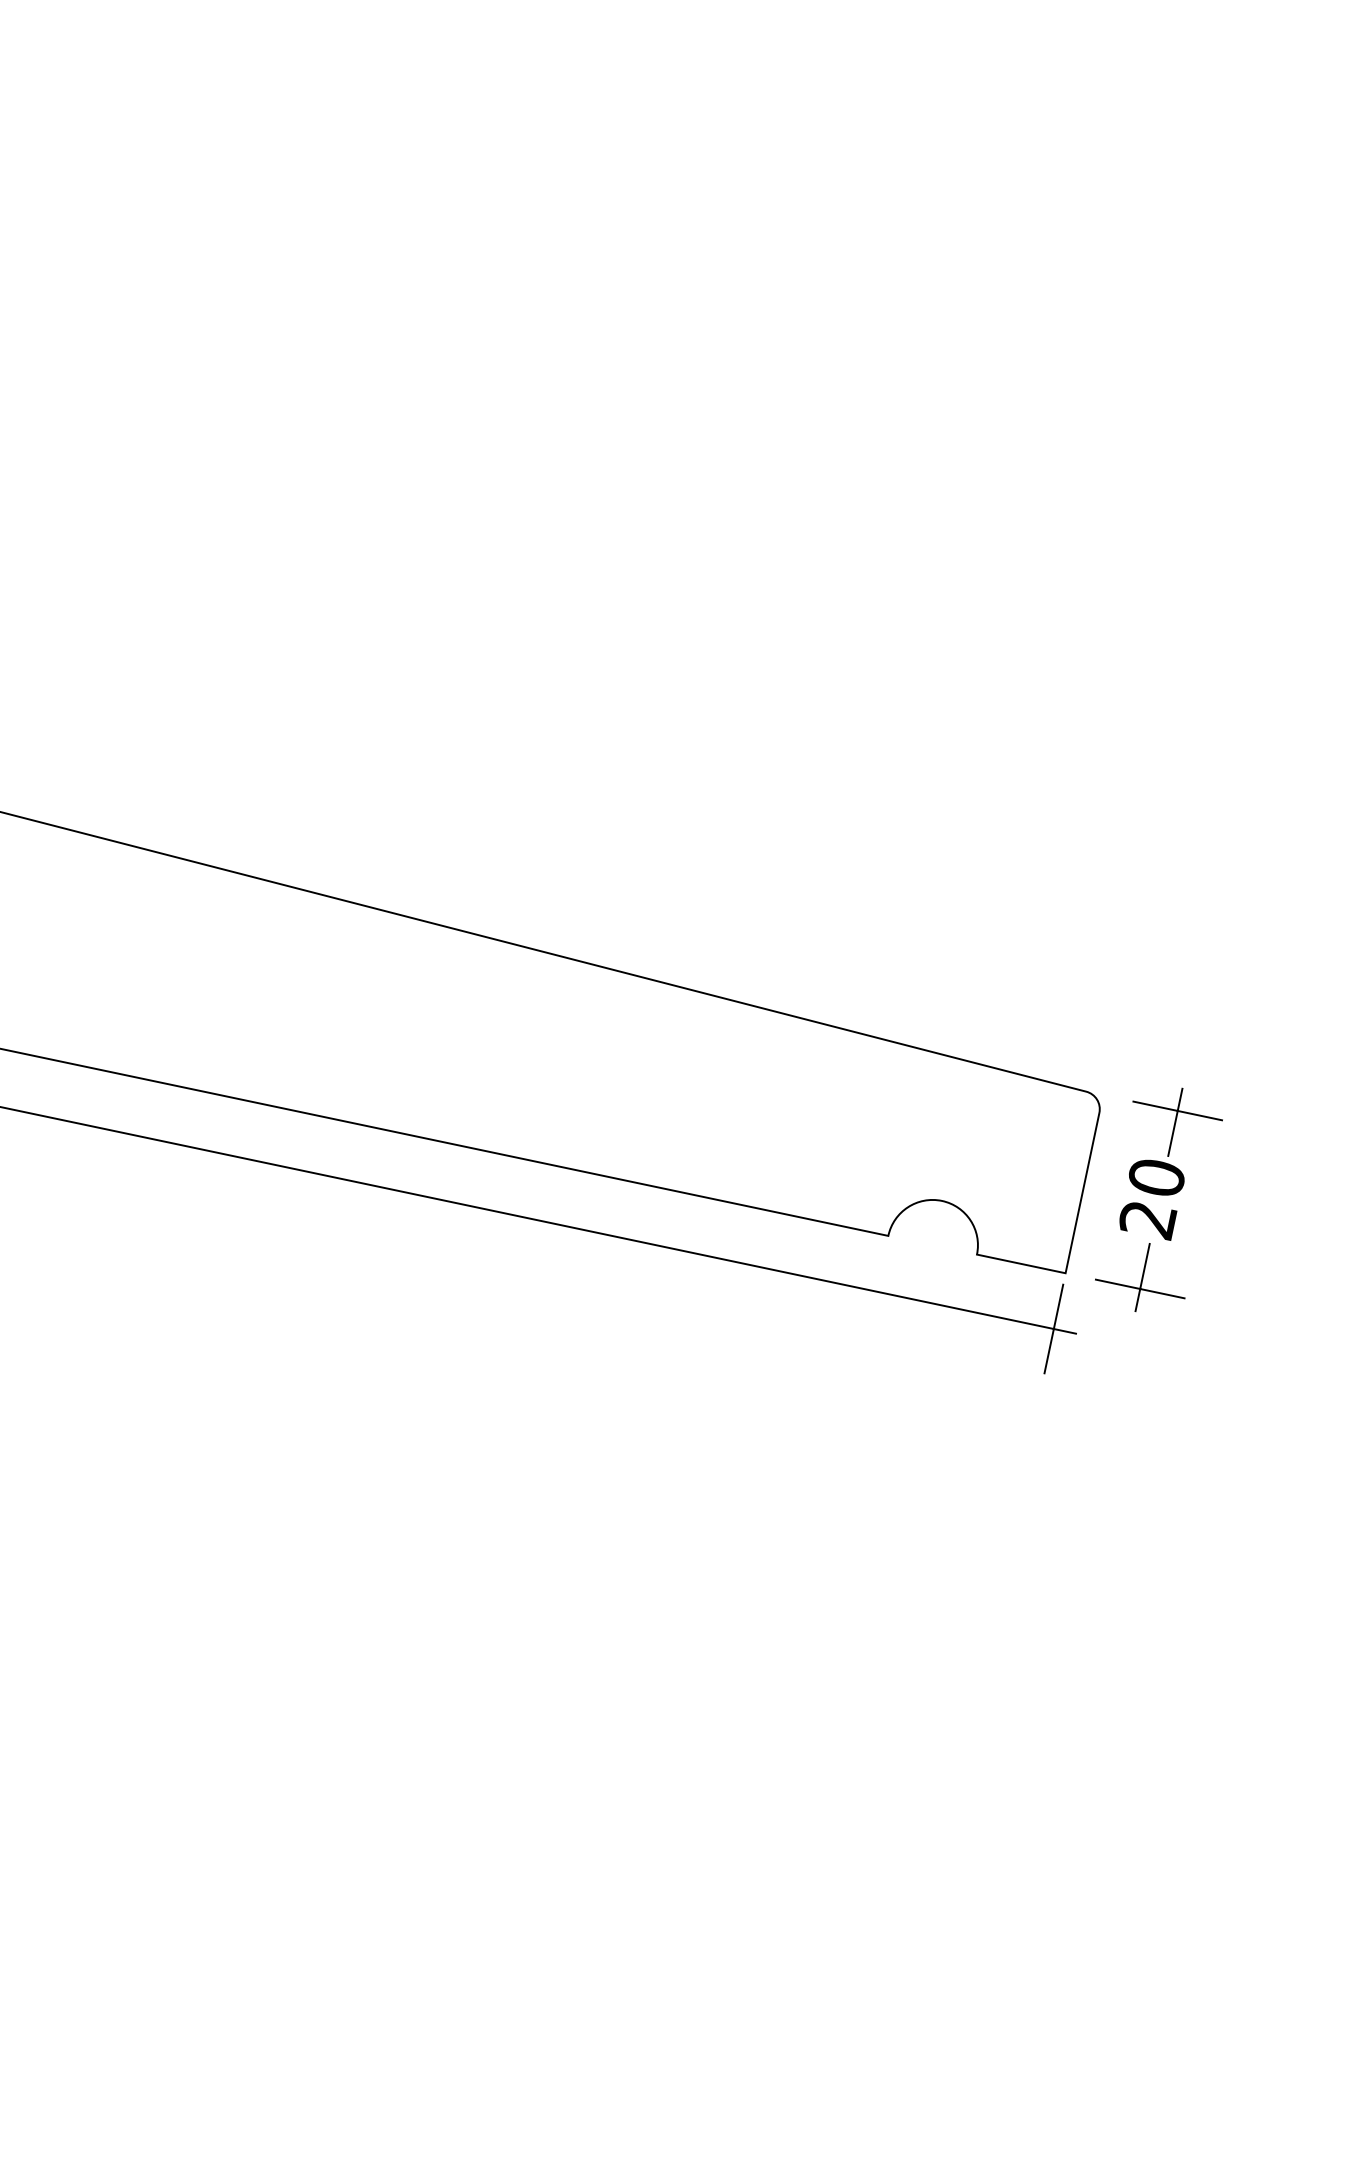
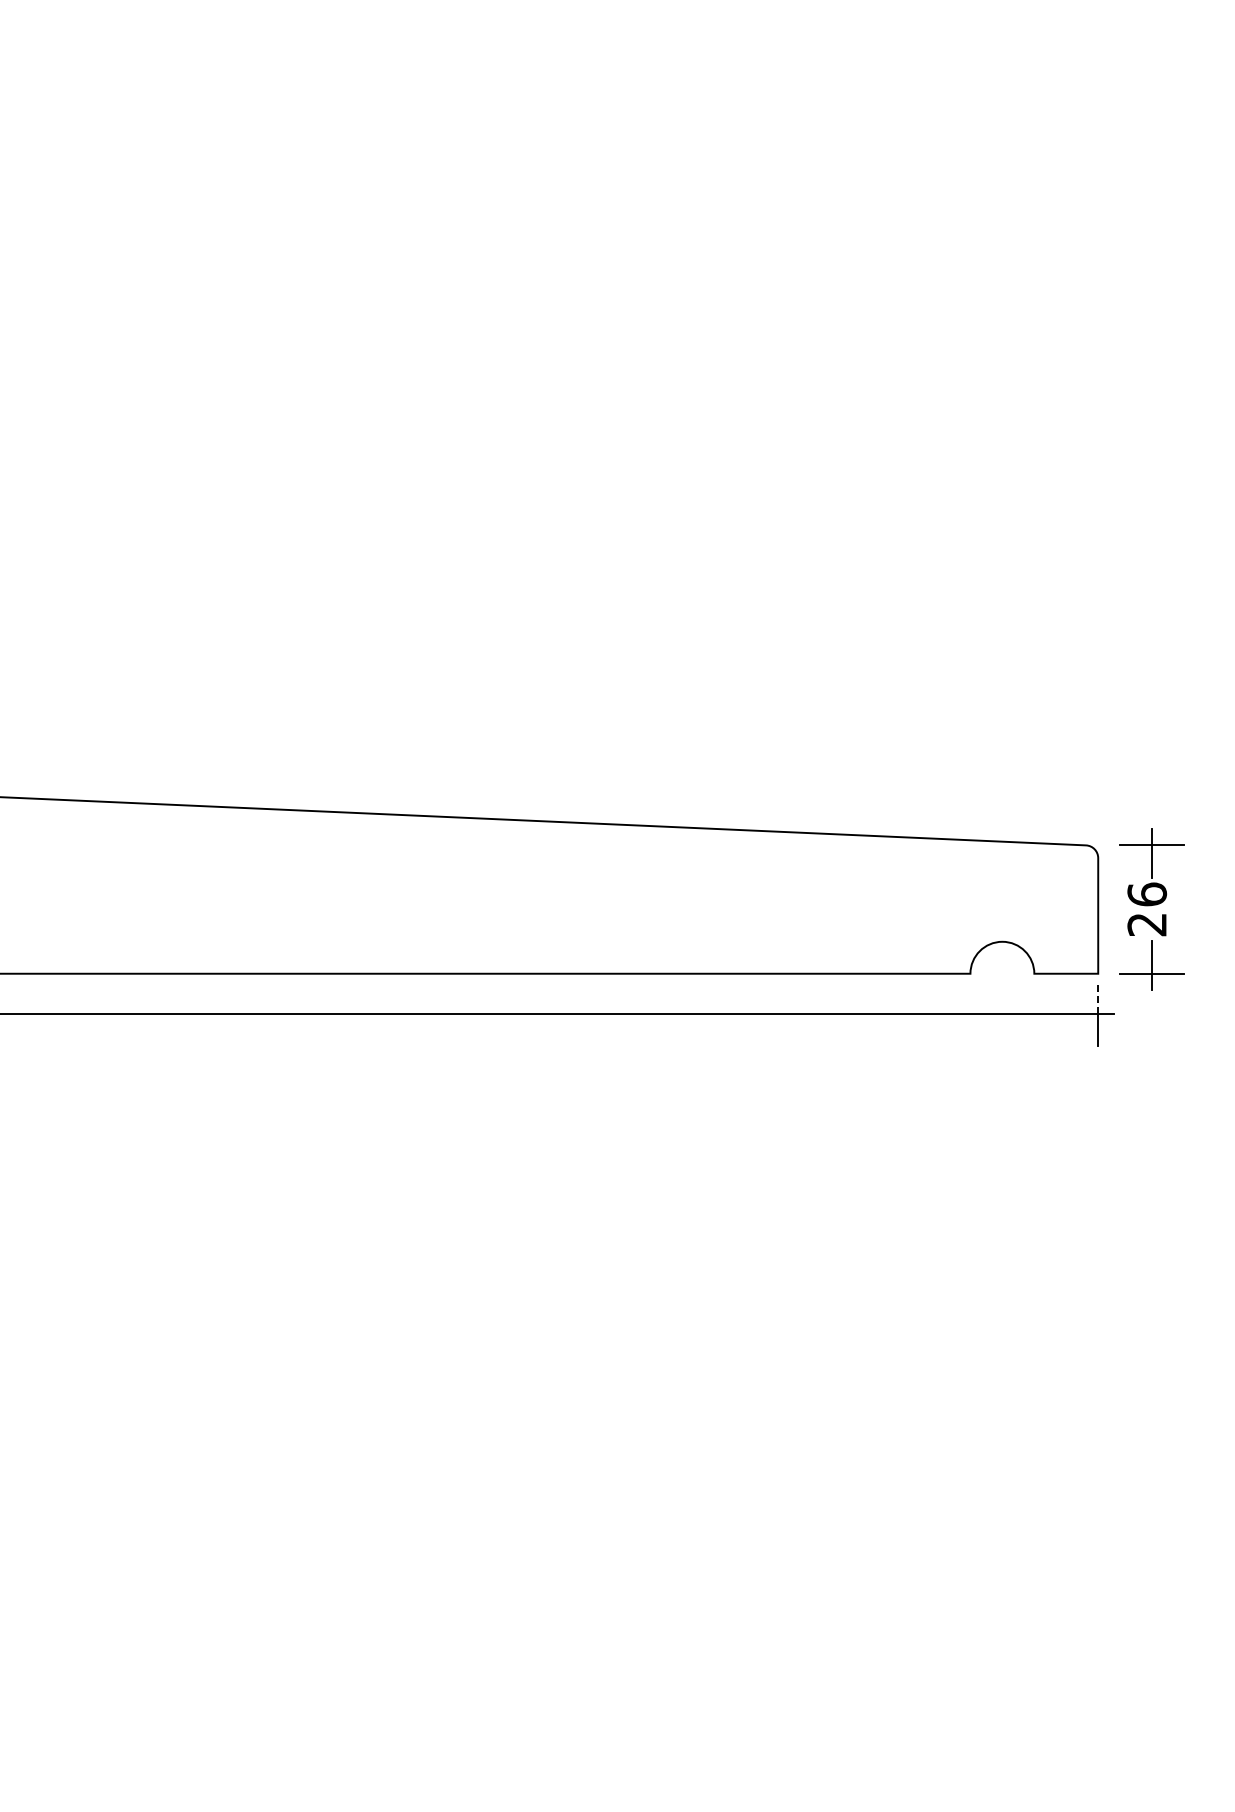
text: (1155, 1177) -> (1146, 894), 20 -> 26
line: (1059, 1306) -> (1098, 997), solid -> dashed

